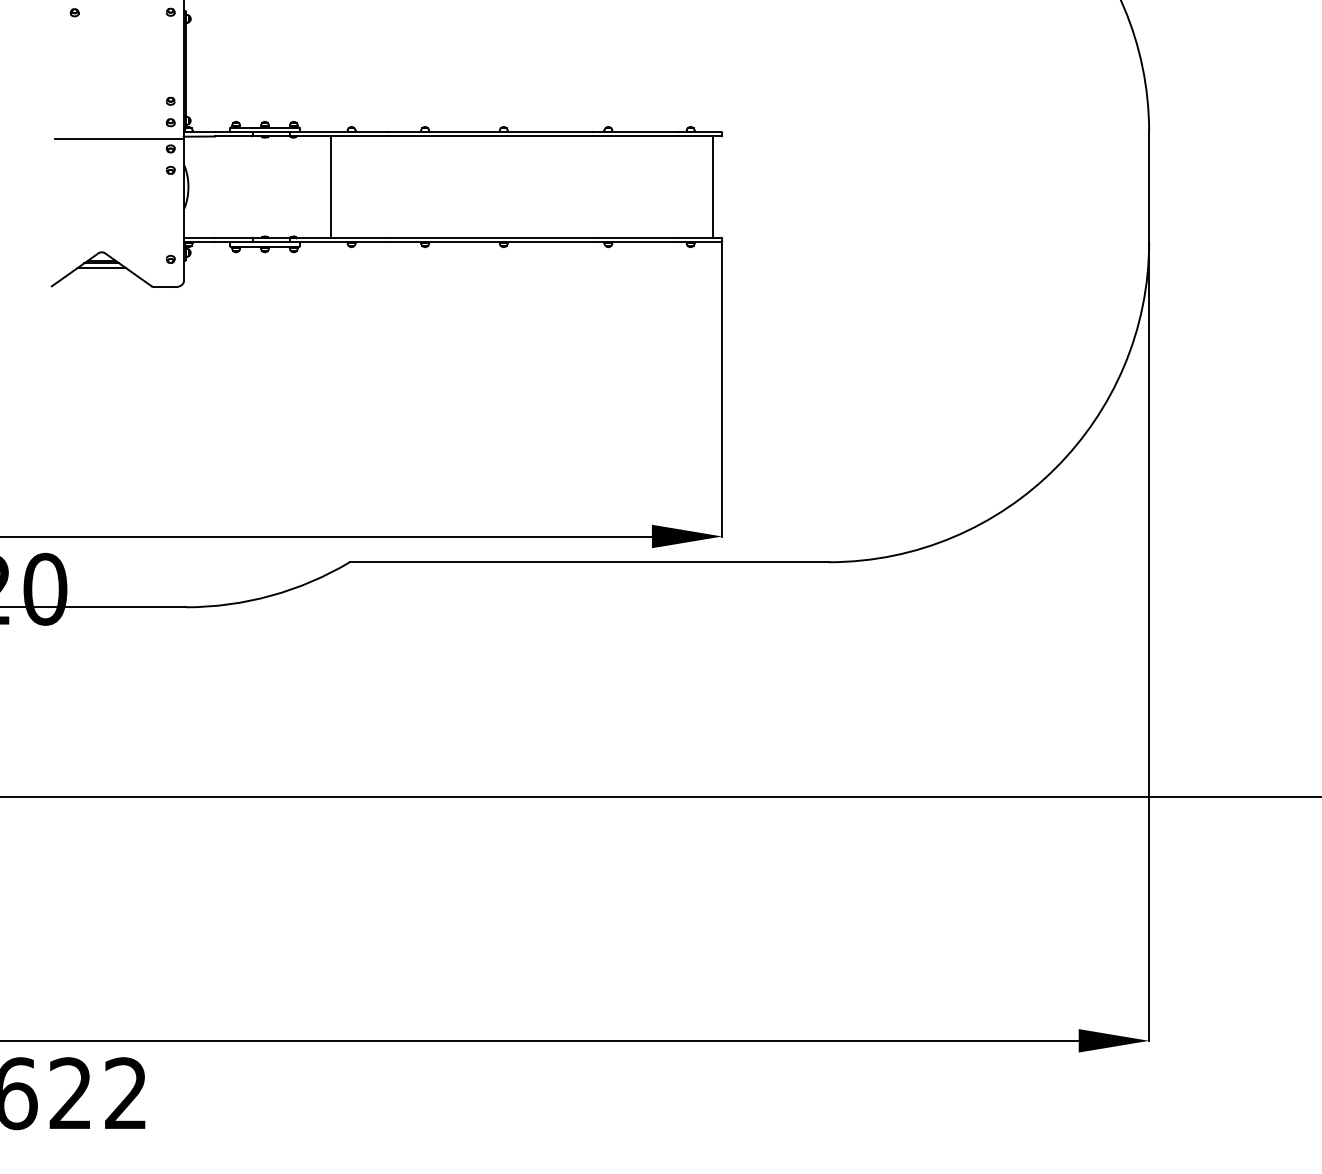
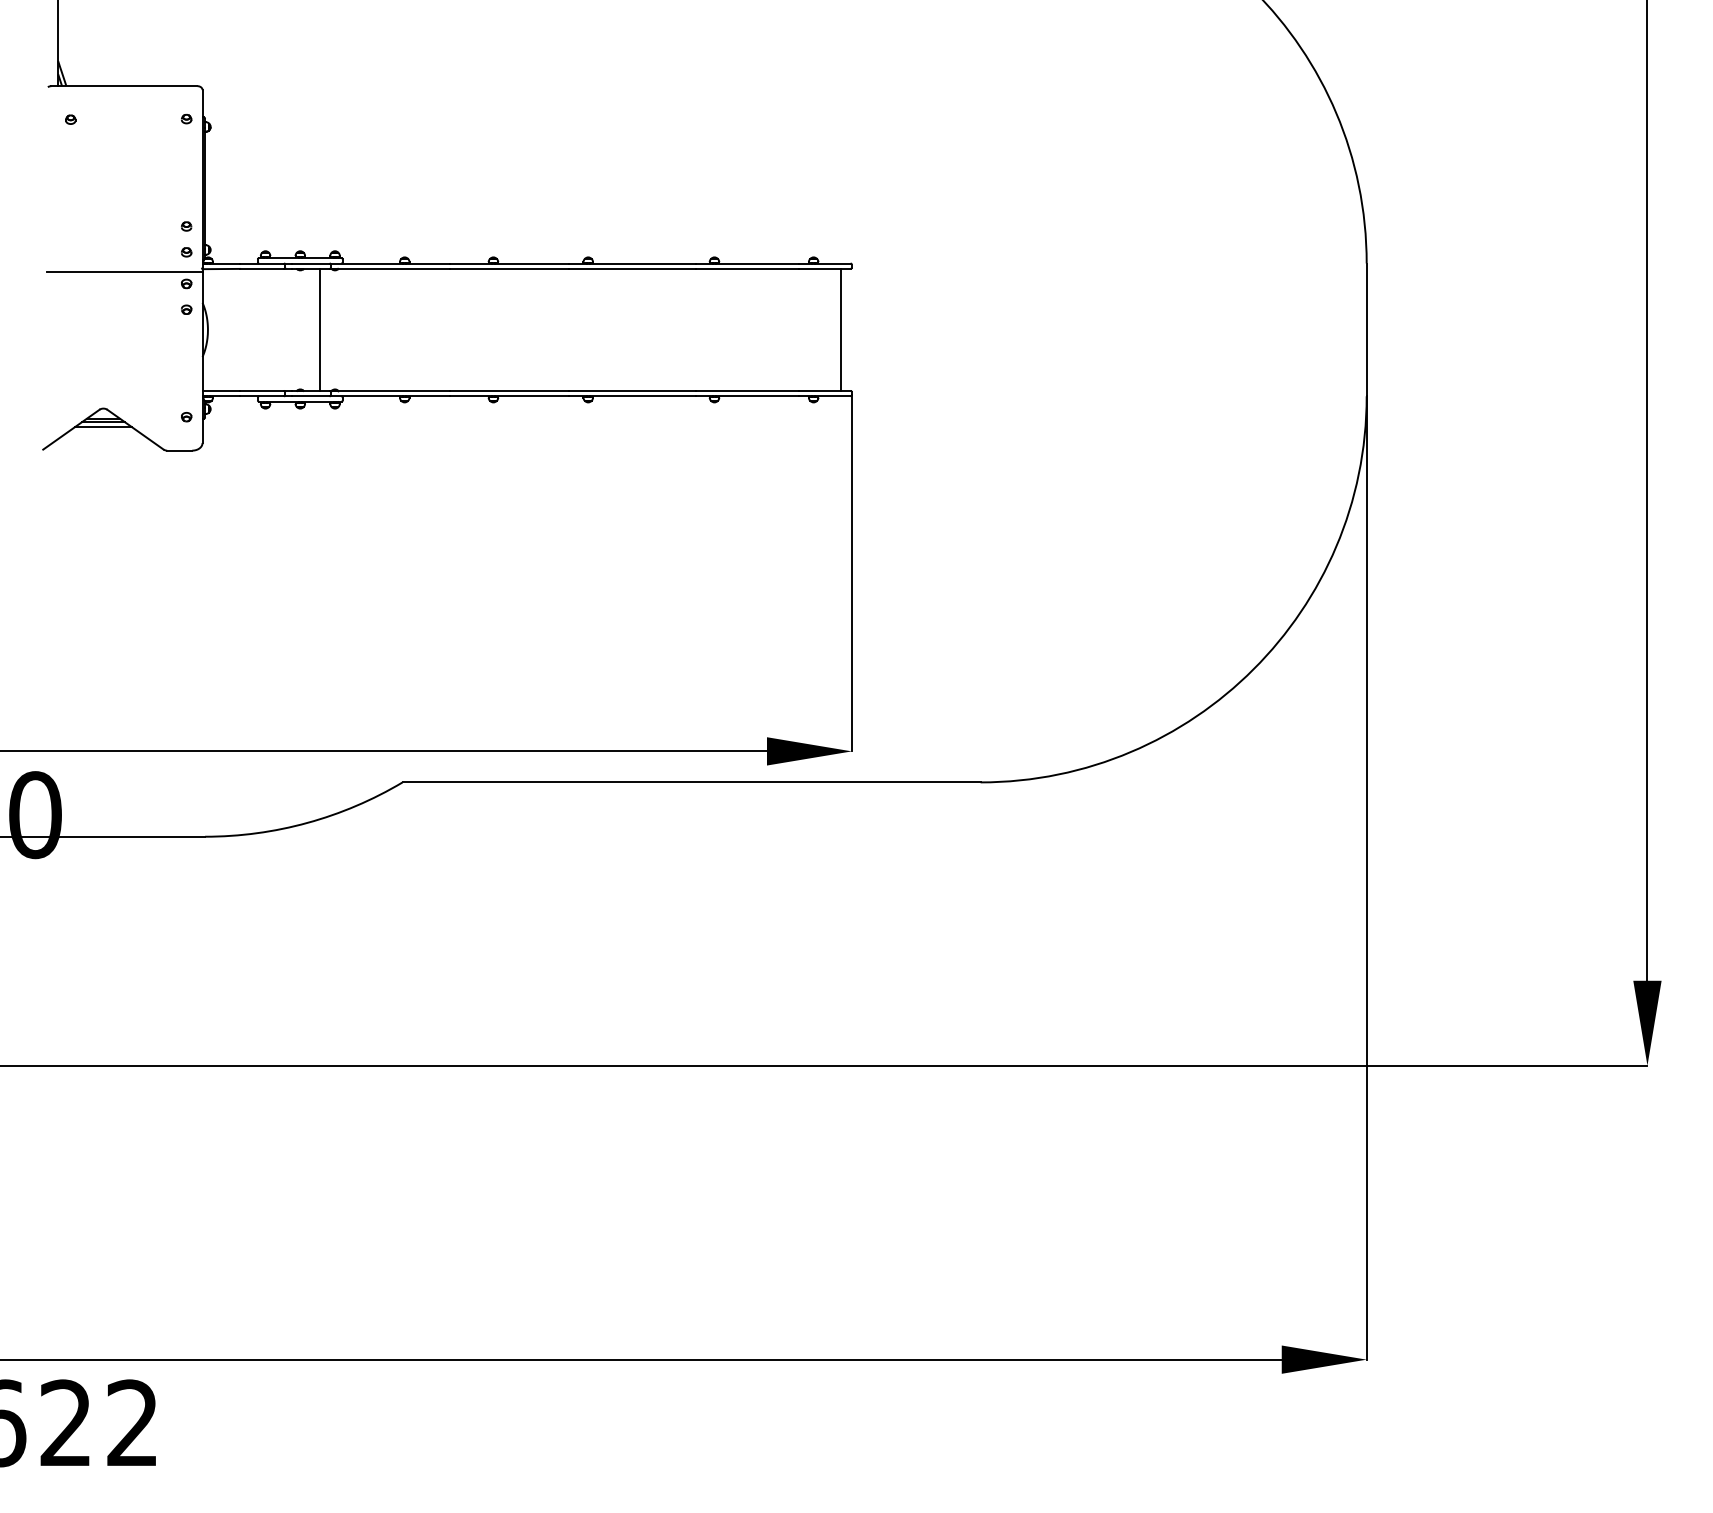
line: (330, 186) -> (319, 329), moved

